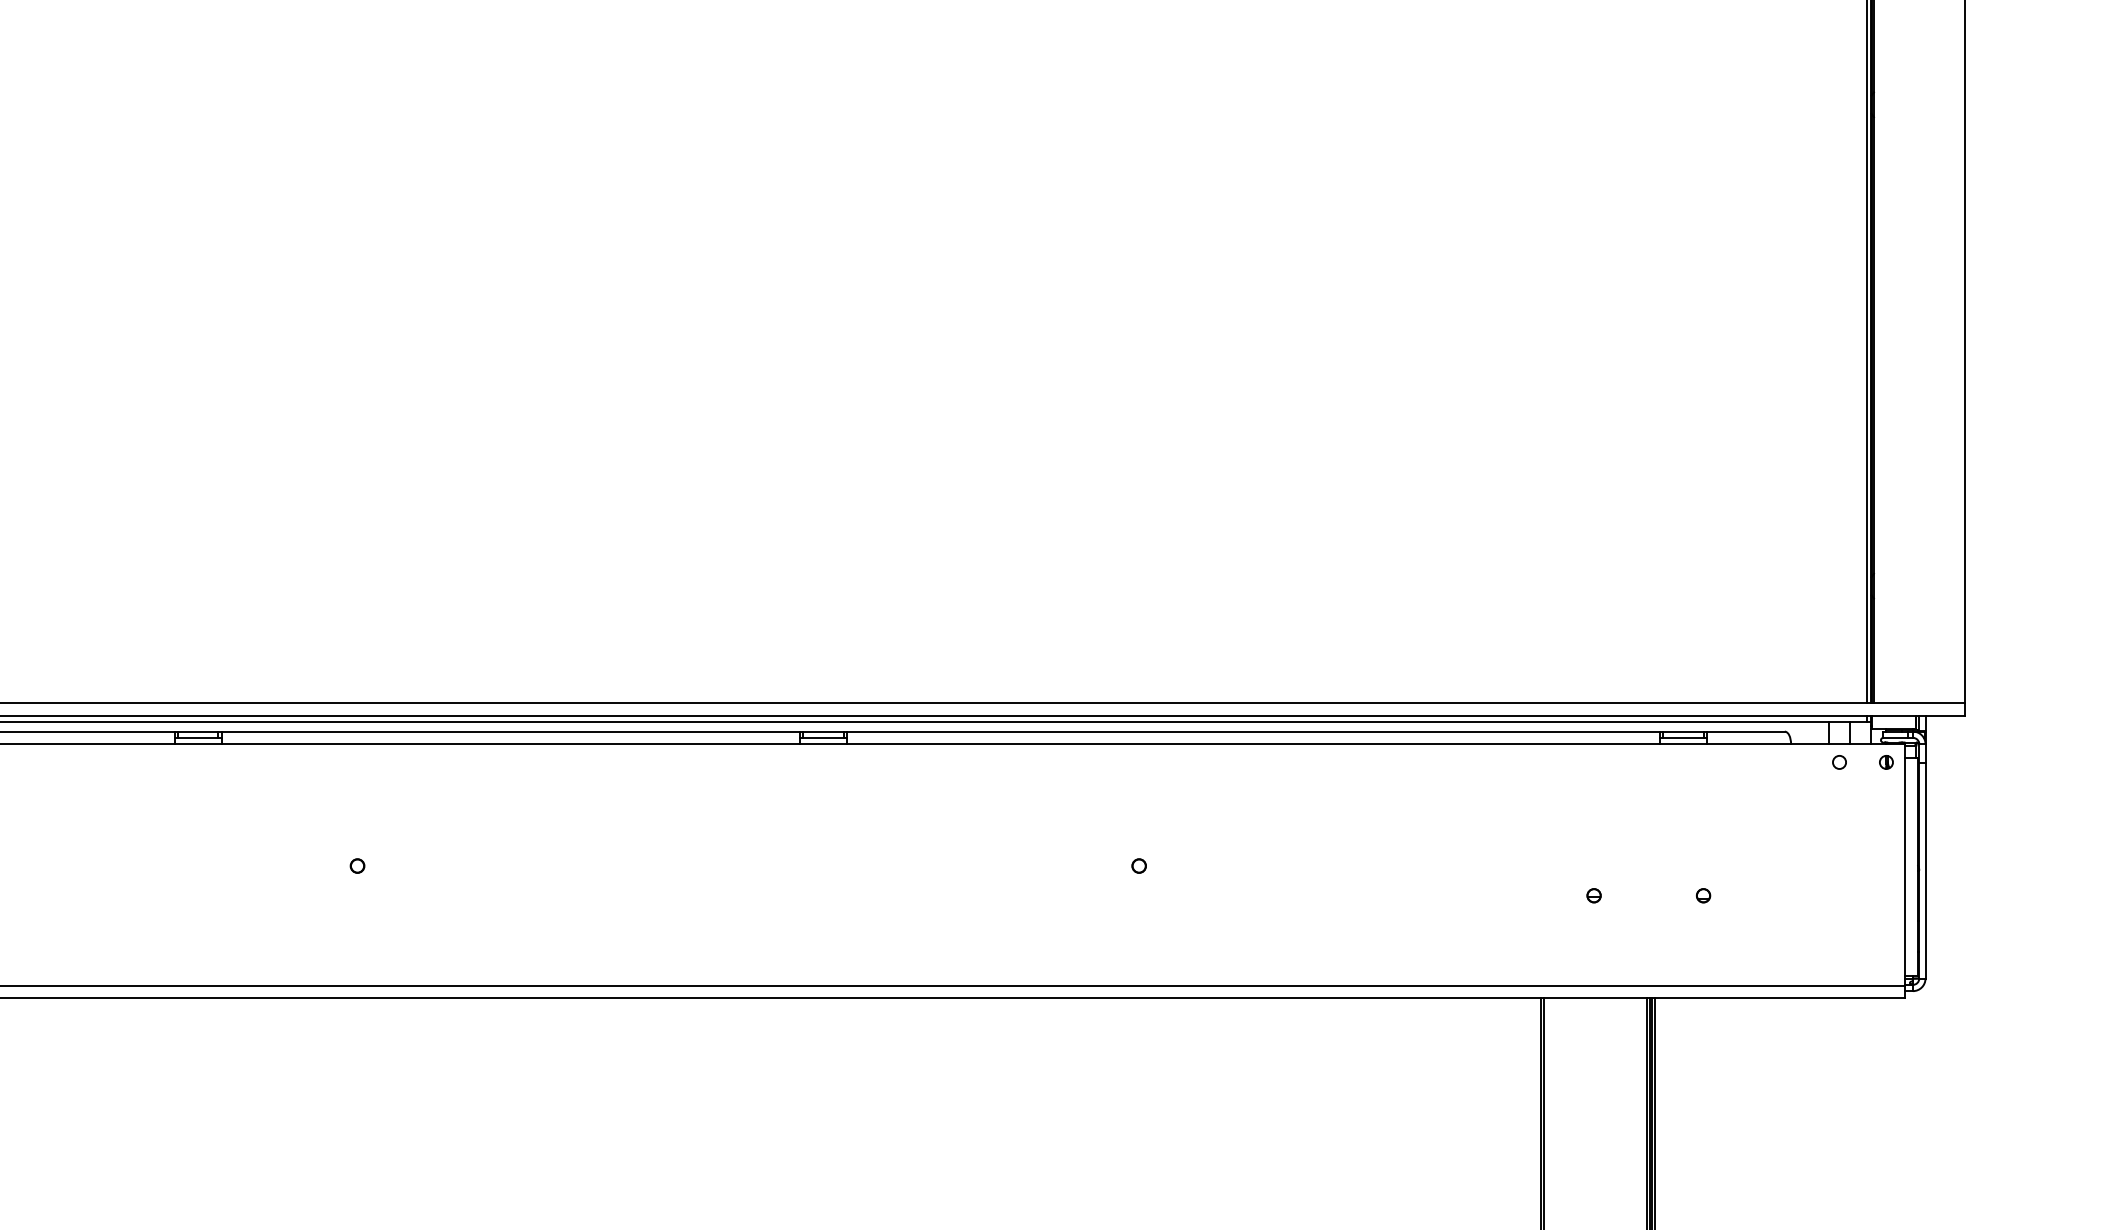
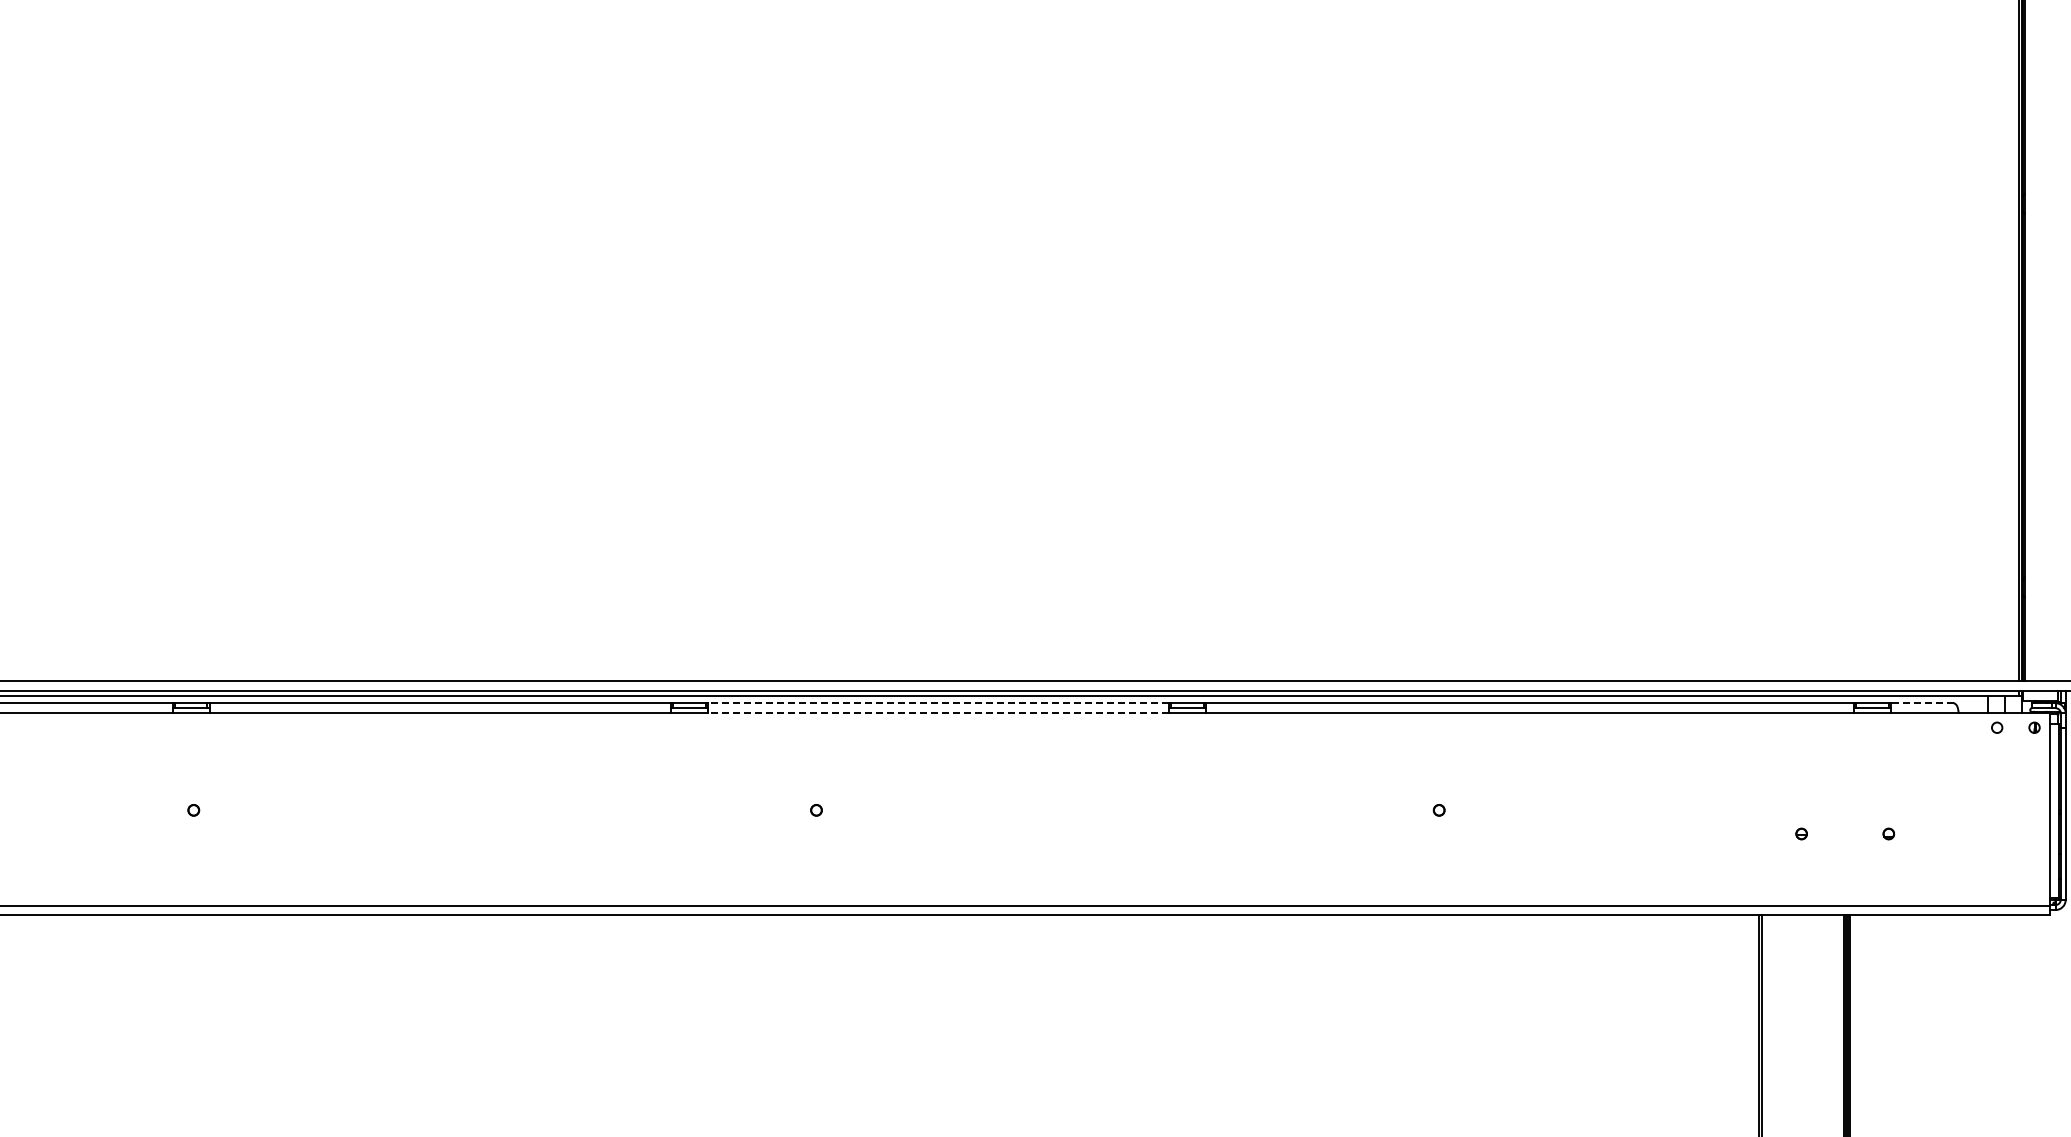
line: (510, 731) -> (938, 703), solid -> dashed
line: (1744, 731) -> (1921, 703), solid -> dashed
line: (510, 744) -> (938, 713), solid -> dashed

